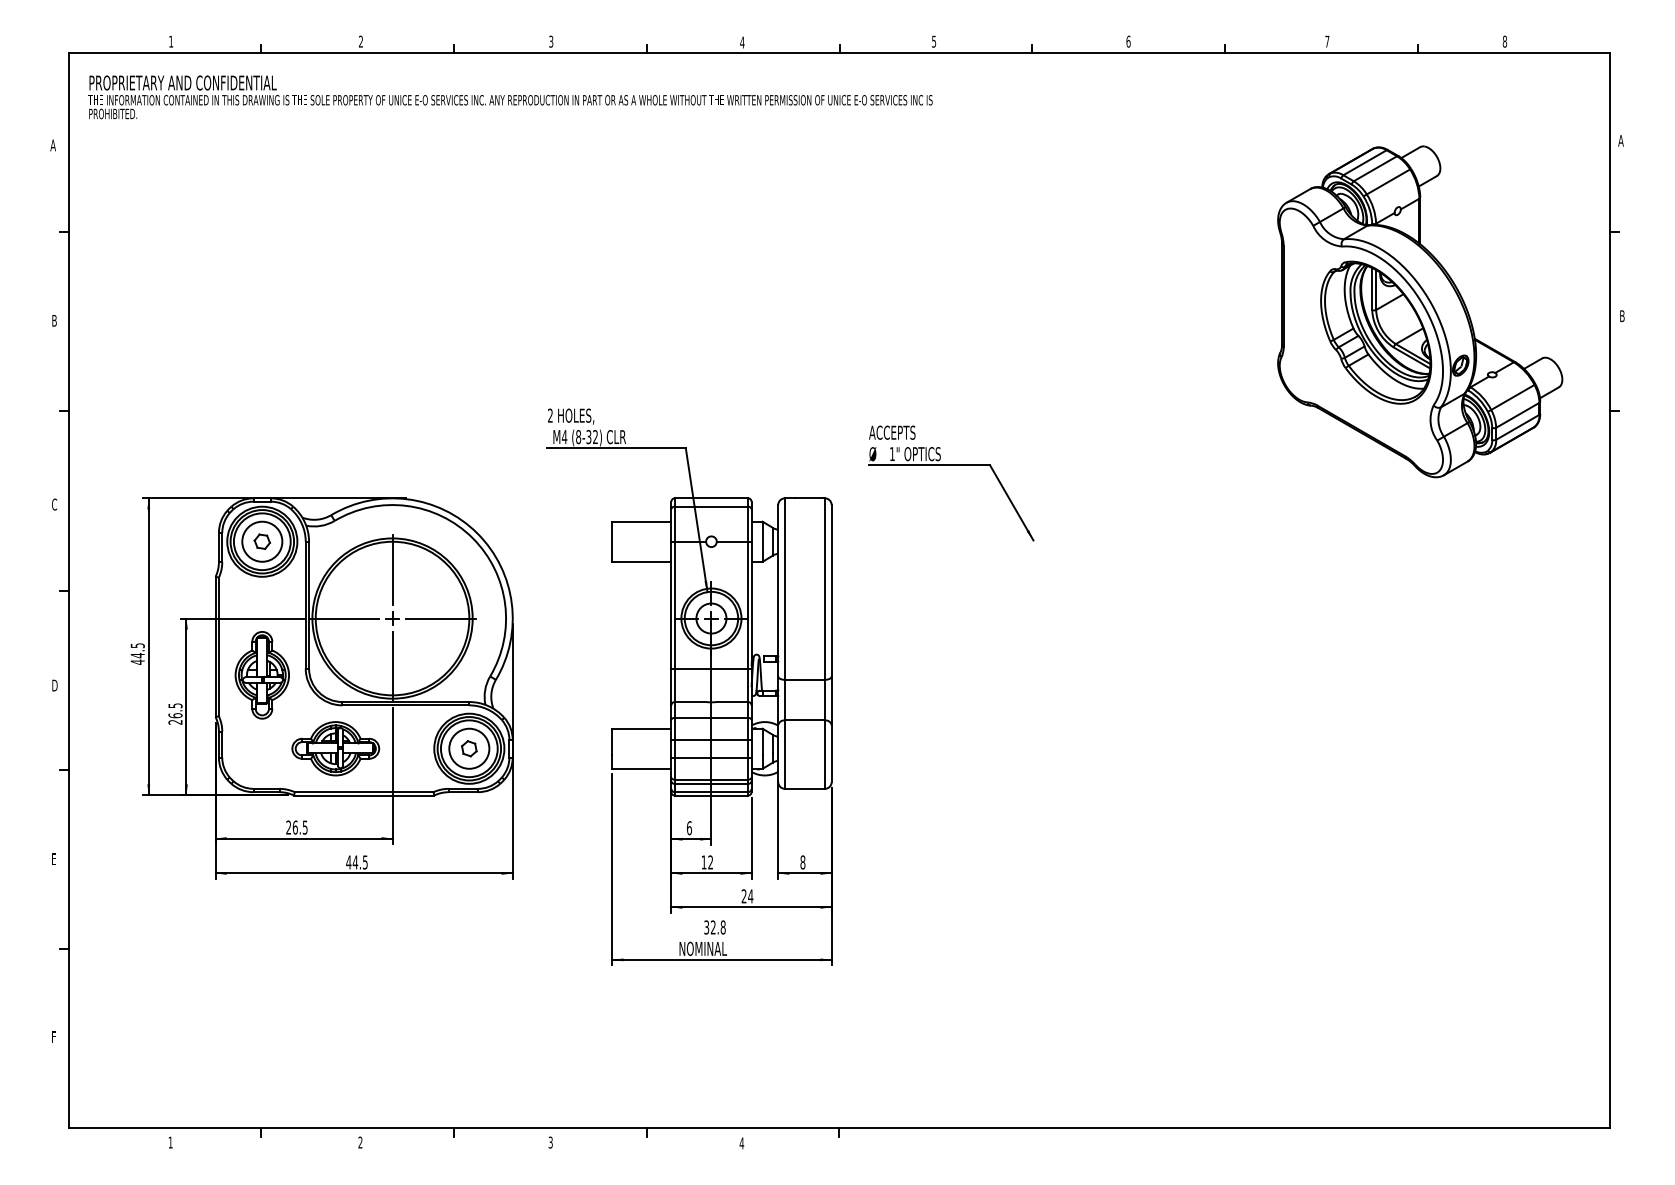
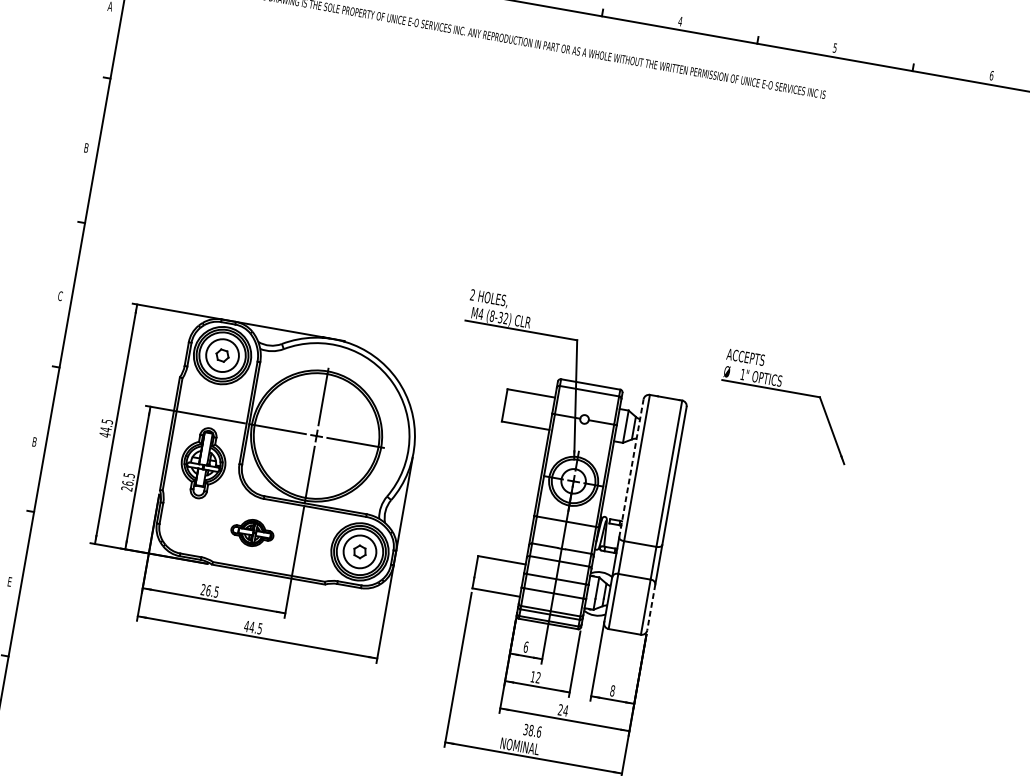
line: (778, 590) -> (631, 468), solid -> dashed
text: (55, 685) -> (35, 442), D -> B
part: (335, 748) -> (252, 532), size x0.6
line: (831, 754) -> (651, 607), solid -> dashed
text: (717, 927) -> (534, 731), 32.8 -> 38.6

